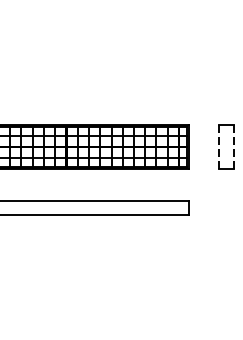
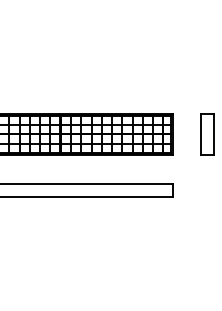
line: (219, 145) -> (200, 133), dashed -> solid
line: (233, 145) -> (213, 133), dashed -> solid

